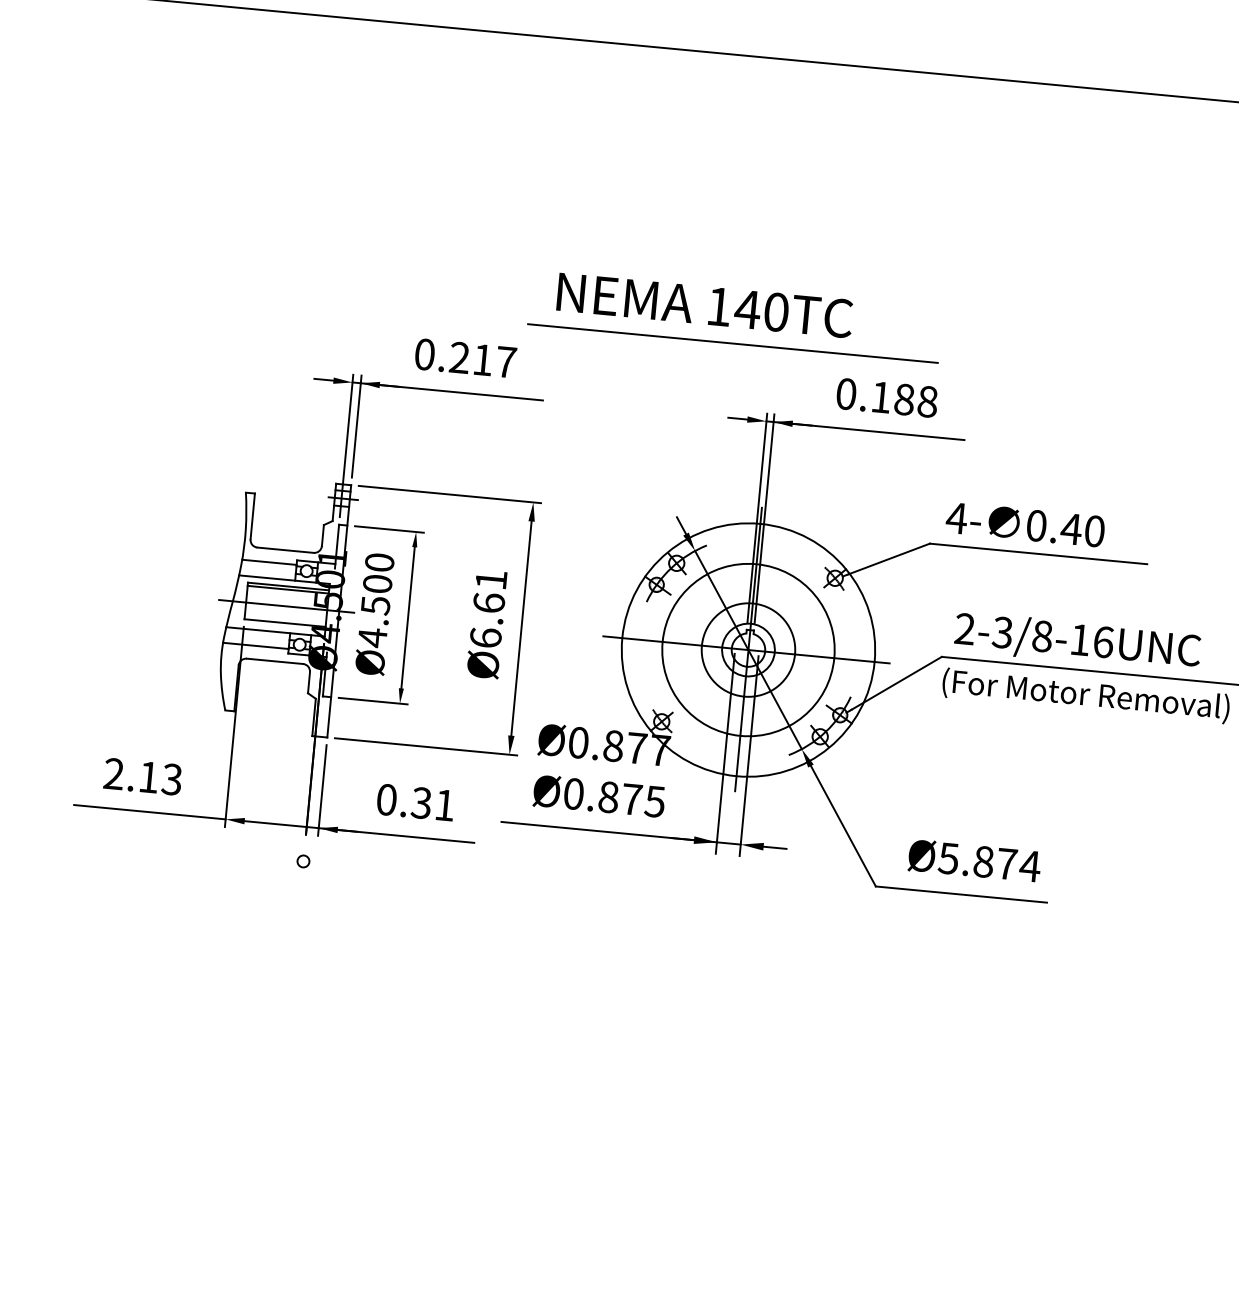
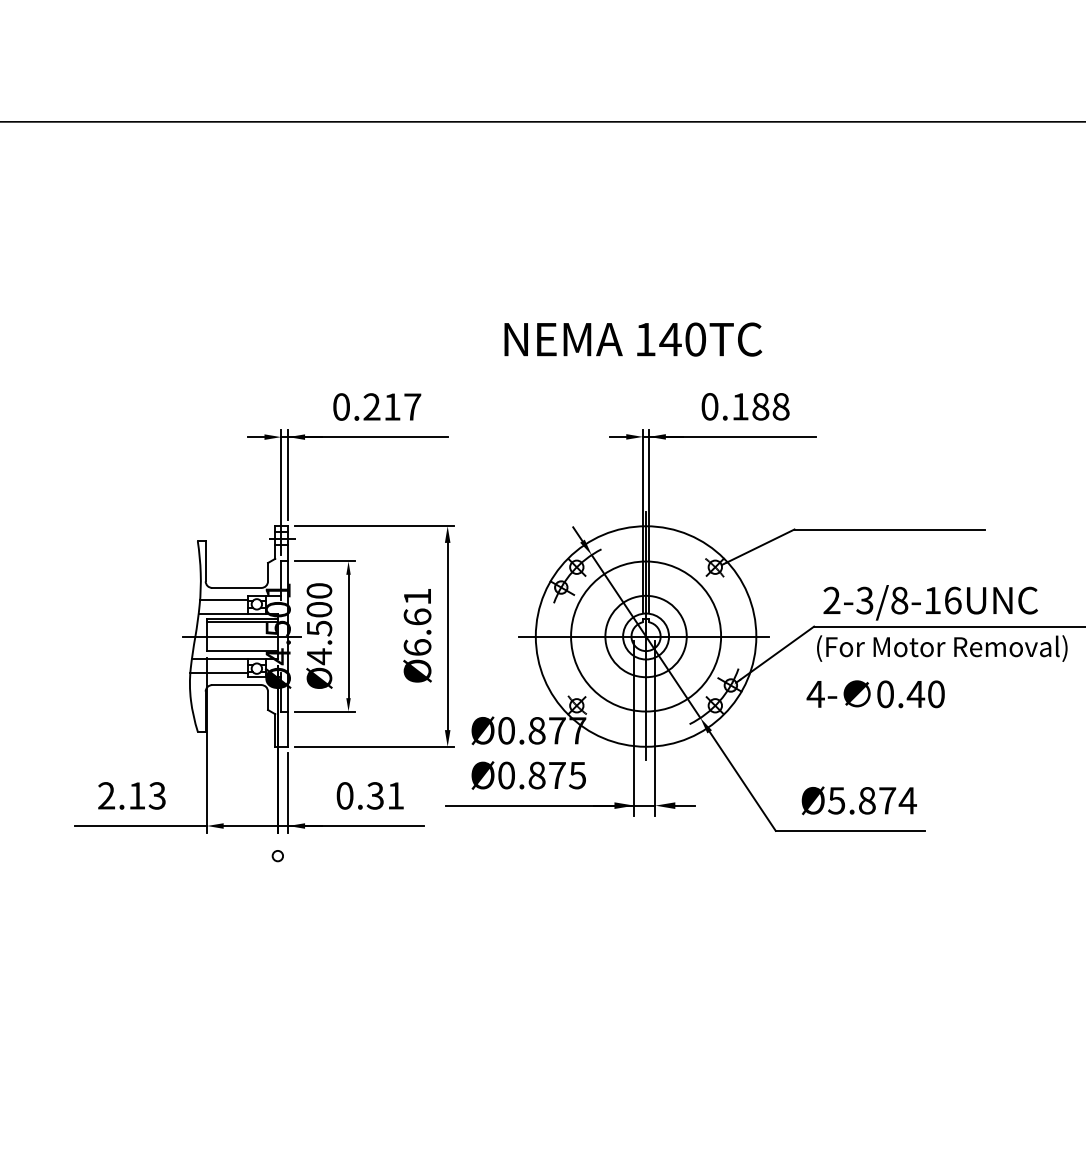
text: (704, 305) -> (632, 339), moved
line: (732, 343) -> (607, 372), removed
text: (1025, 524) -> (875, 694), moved

